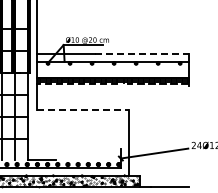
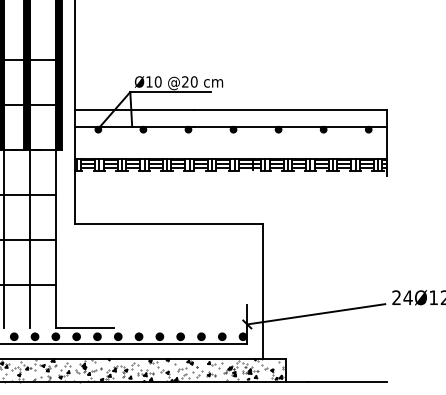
line: (142, 53) -> (291, 109), dashed -> solid
line: (83, 109) -> (170, 224), dashed -> solid

